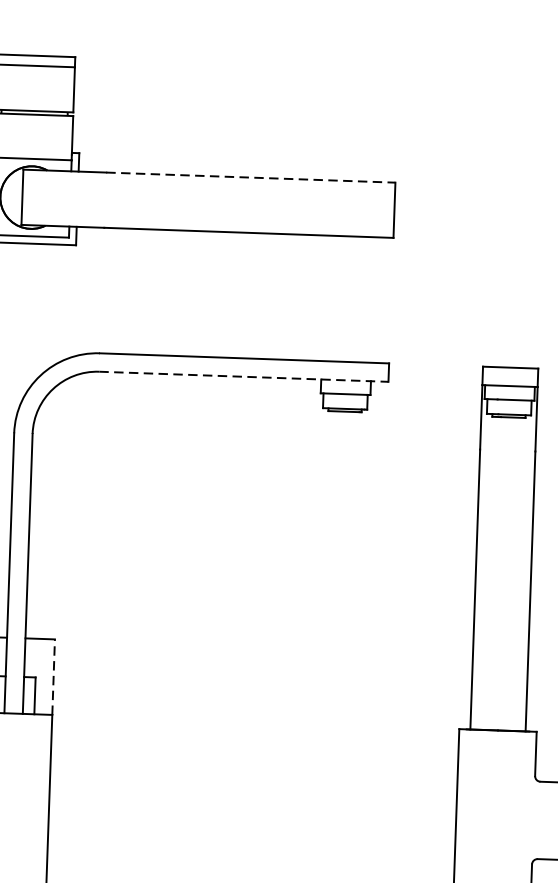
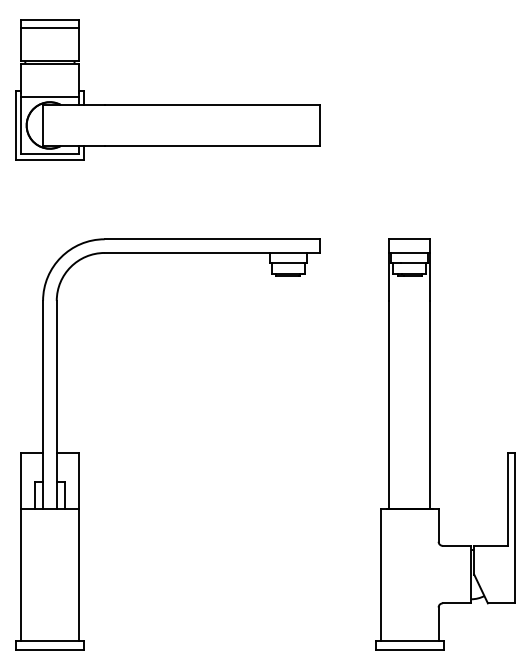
line: (251, 177) -> (212, 104), dashed -> solid
line: (244, 376) -> (212, 252), dashed -> solid
line: (53, 676) -> (78, 480), dashed -> solid

